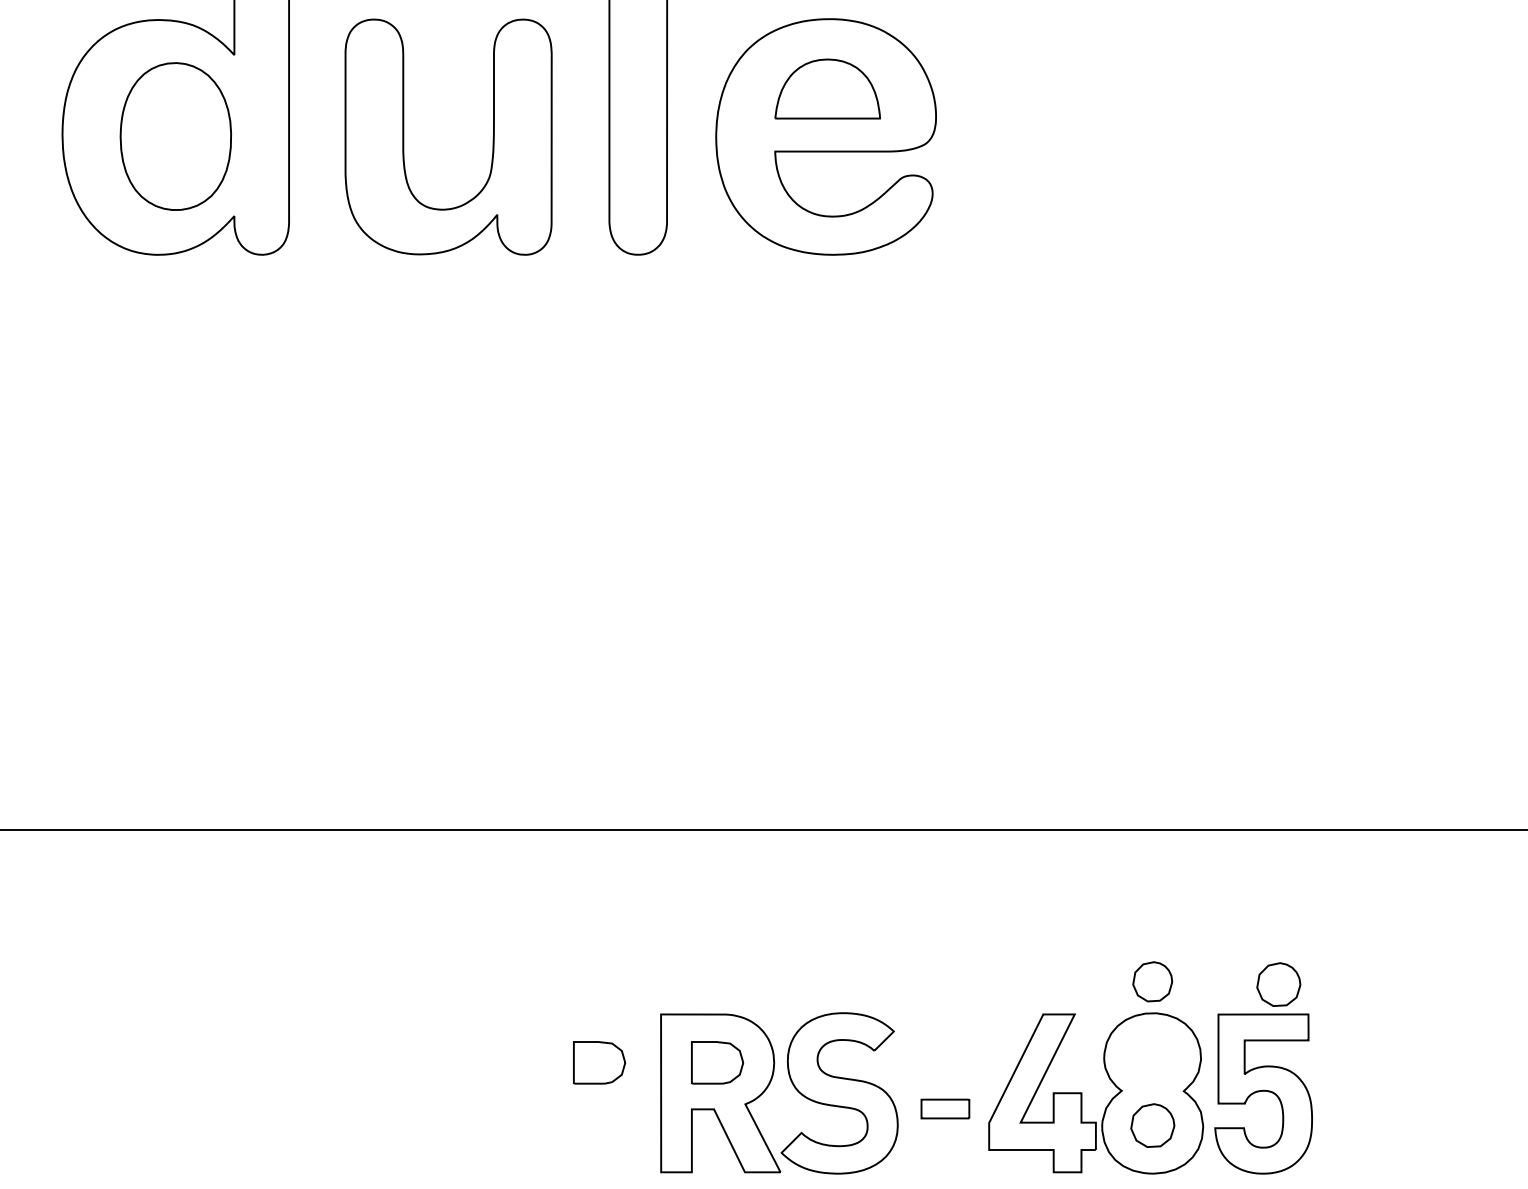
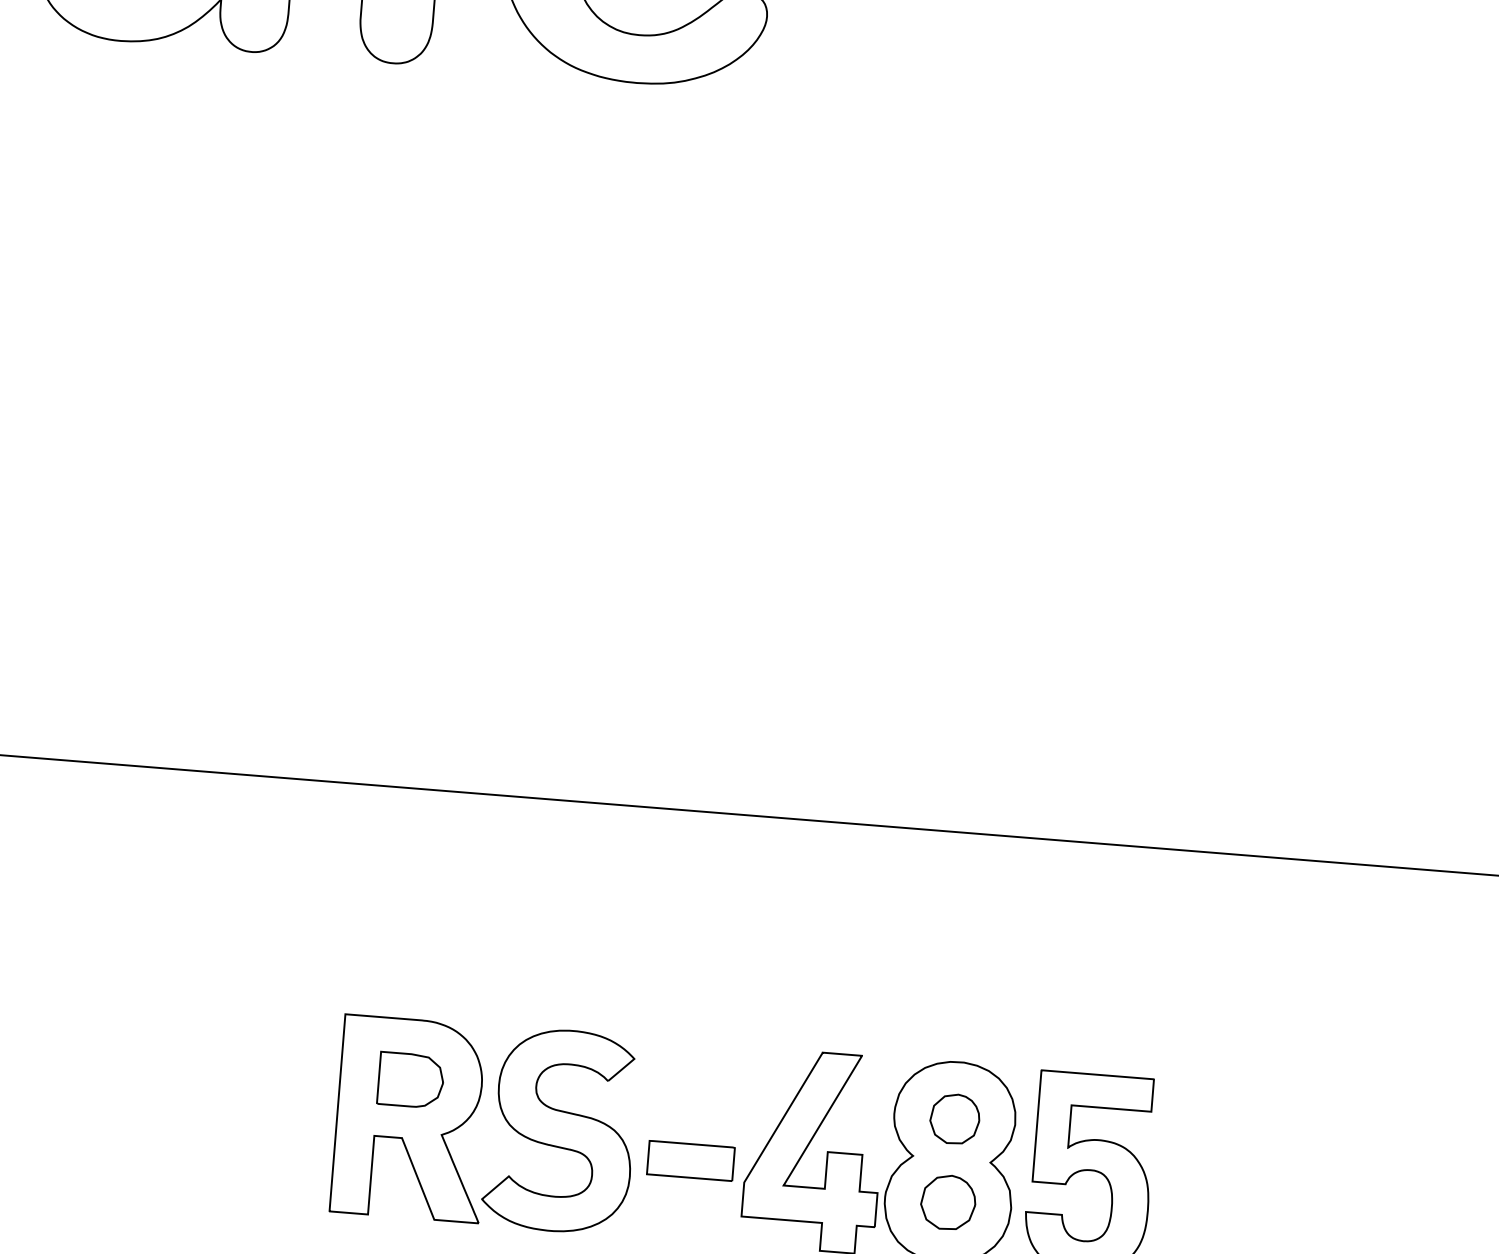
part: (1152, 981) -> (954, 1118), moved
part: (1278, 984) -> (1119, 1038), removed
part: (599, 1062) -> (263, 1068), removed
part: (945, 1108) -> (691, 1160), size x1.43

